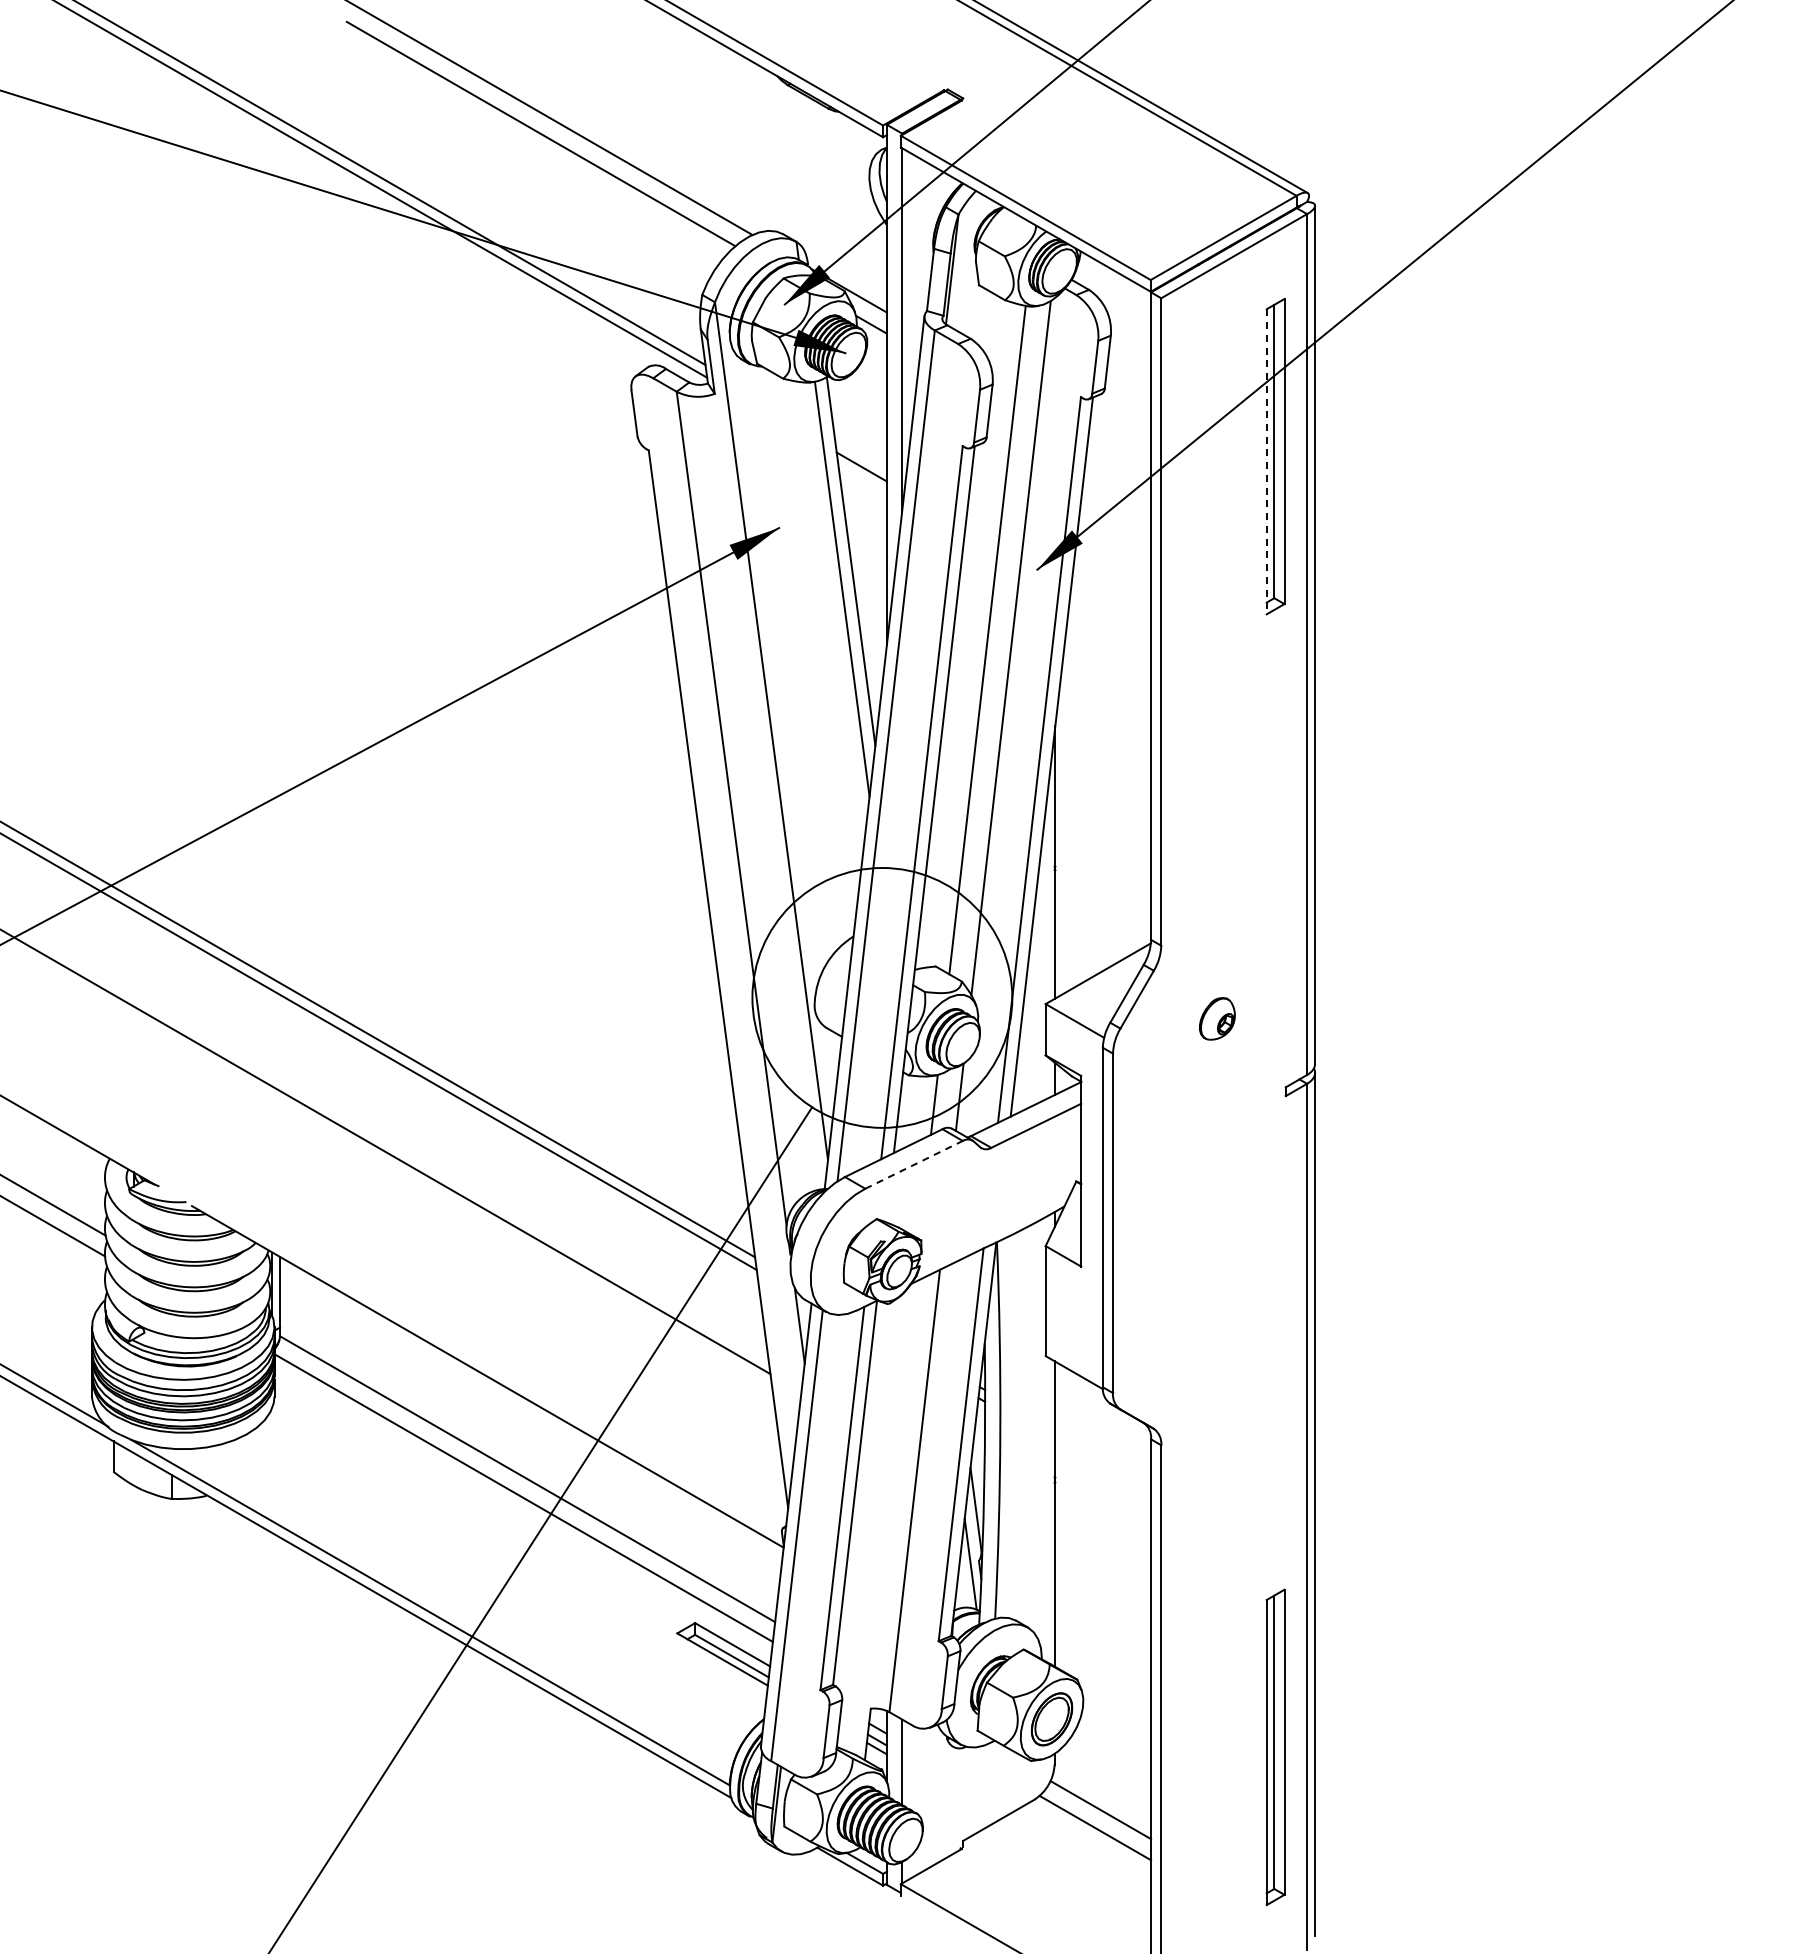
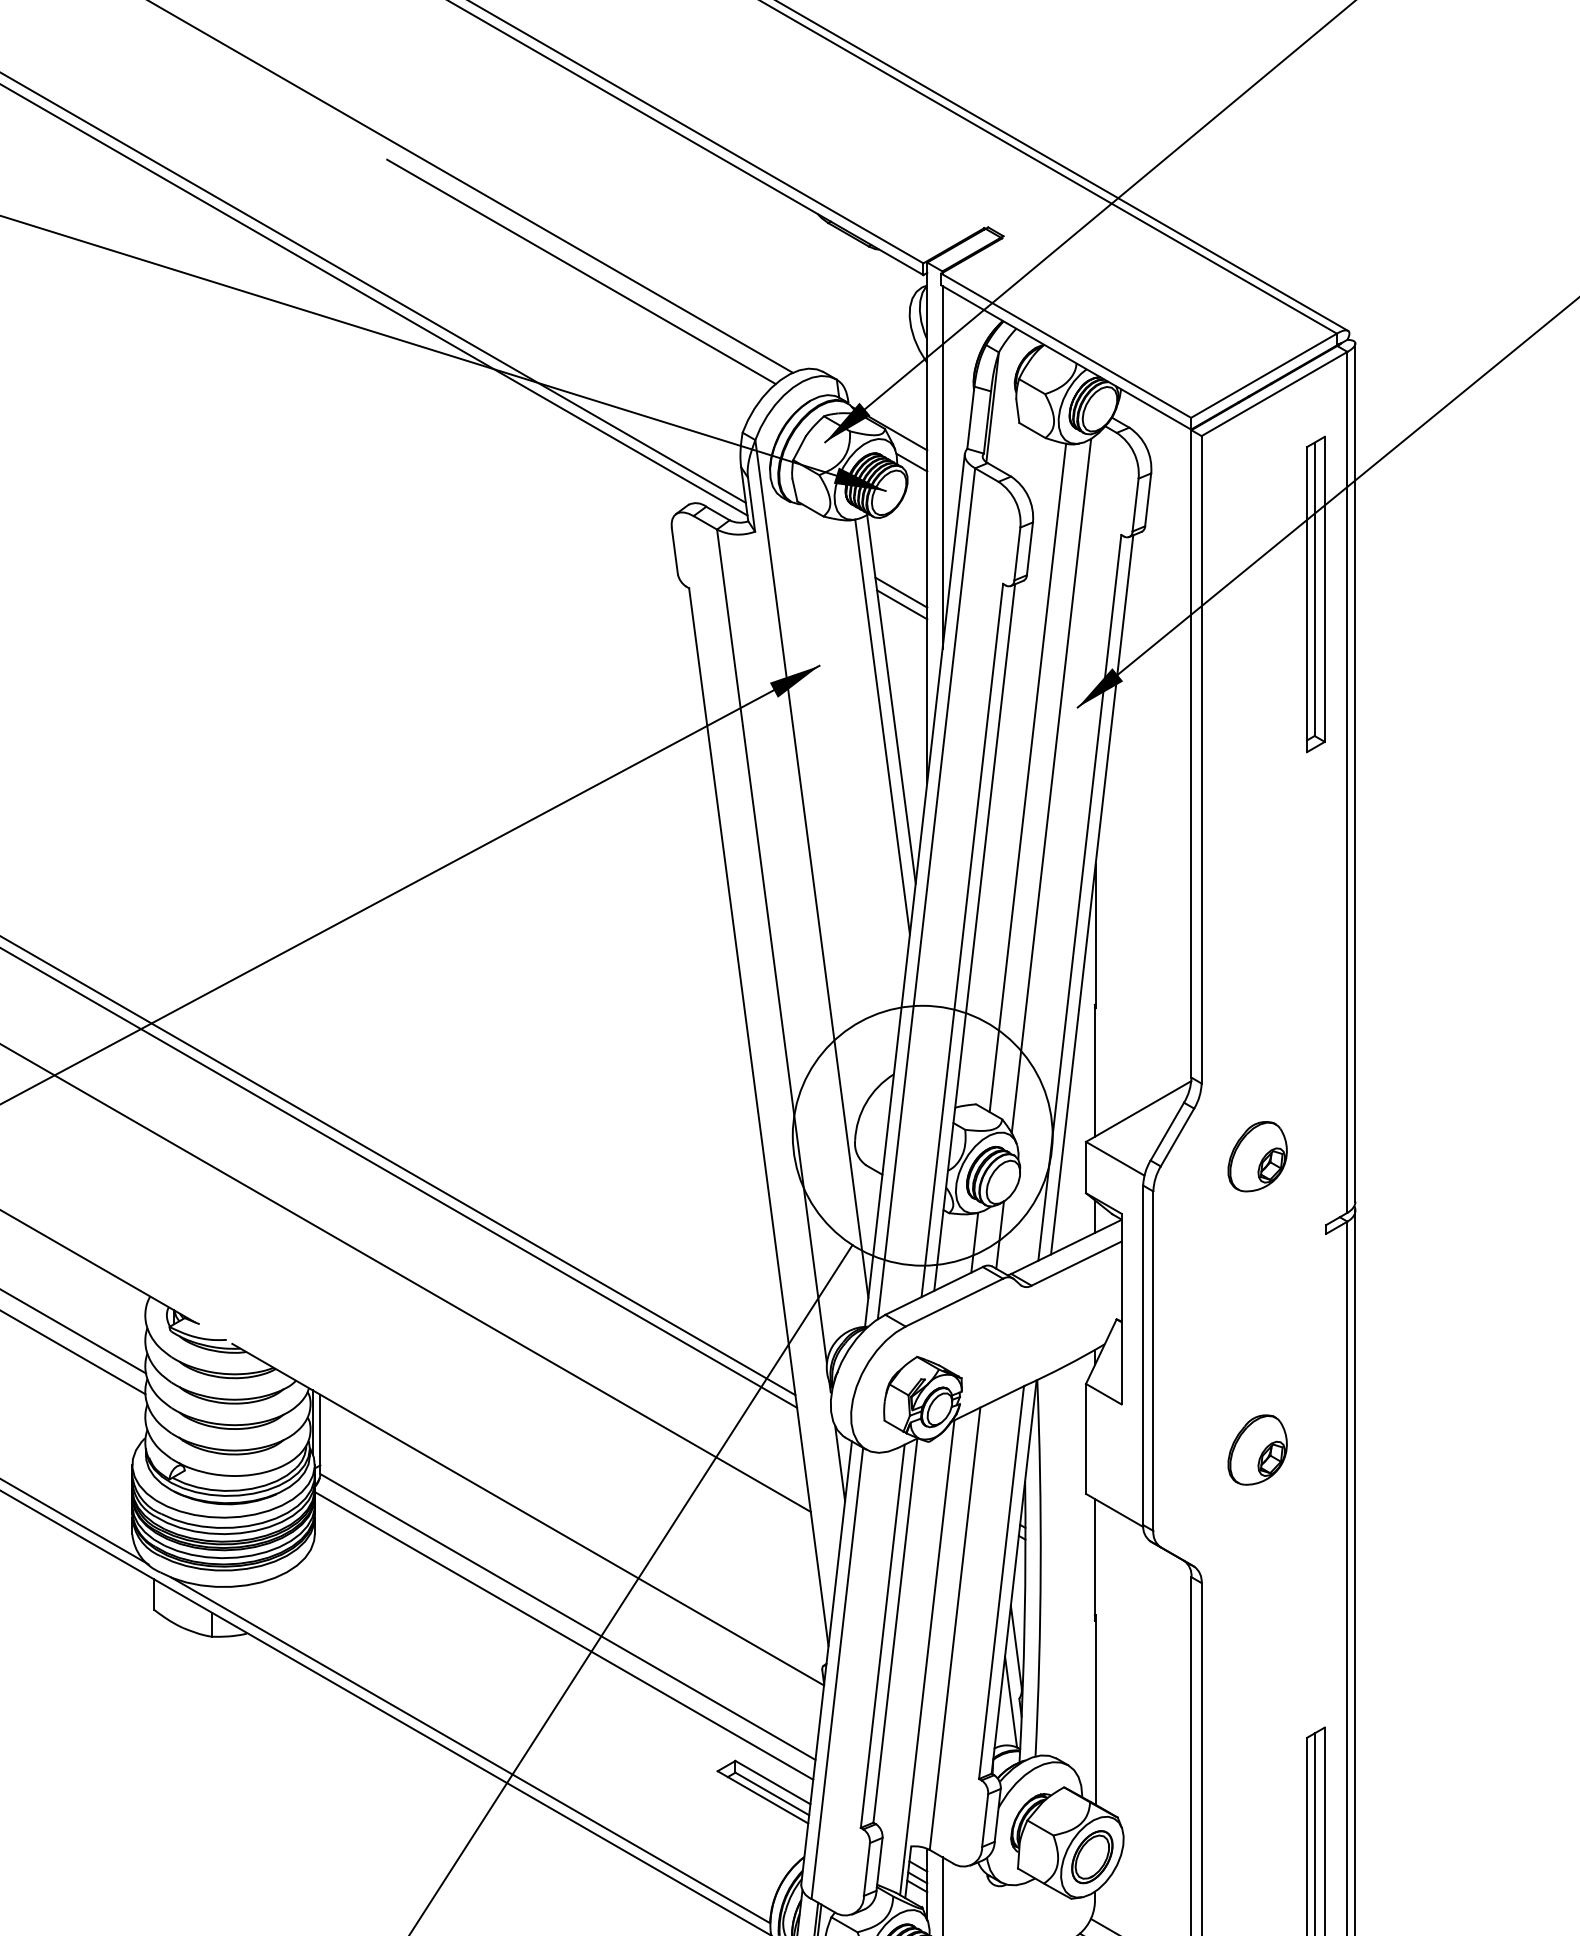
line: (860, 454) -> (900, 592), added
line: (1266, 461) -> (1306, 599), dashed -> solid
part: (1217, 1018) -> (1257, 1156), size x1.67
line: (914, 1164) -> (954, 1302), dashed -> solid
part: (1217, 1311) -> (1257, 1449), added
line: (886, 1519) -> (926, 1657), added

